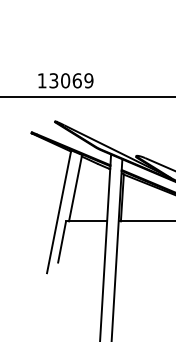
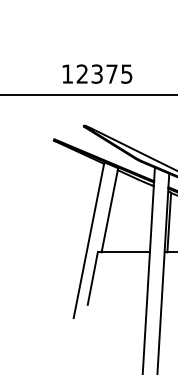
text: (71, 80) -> (104, 73), 13069 -> 12375

